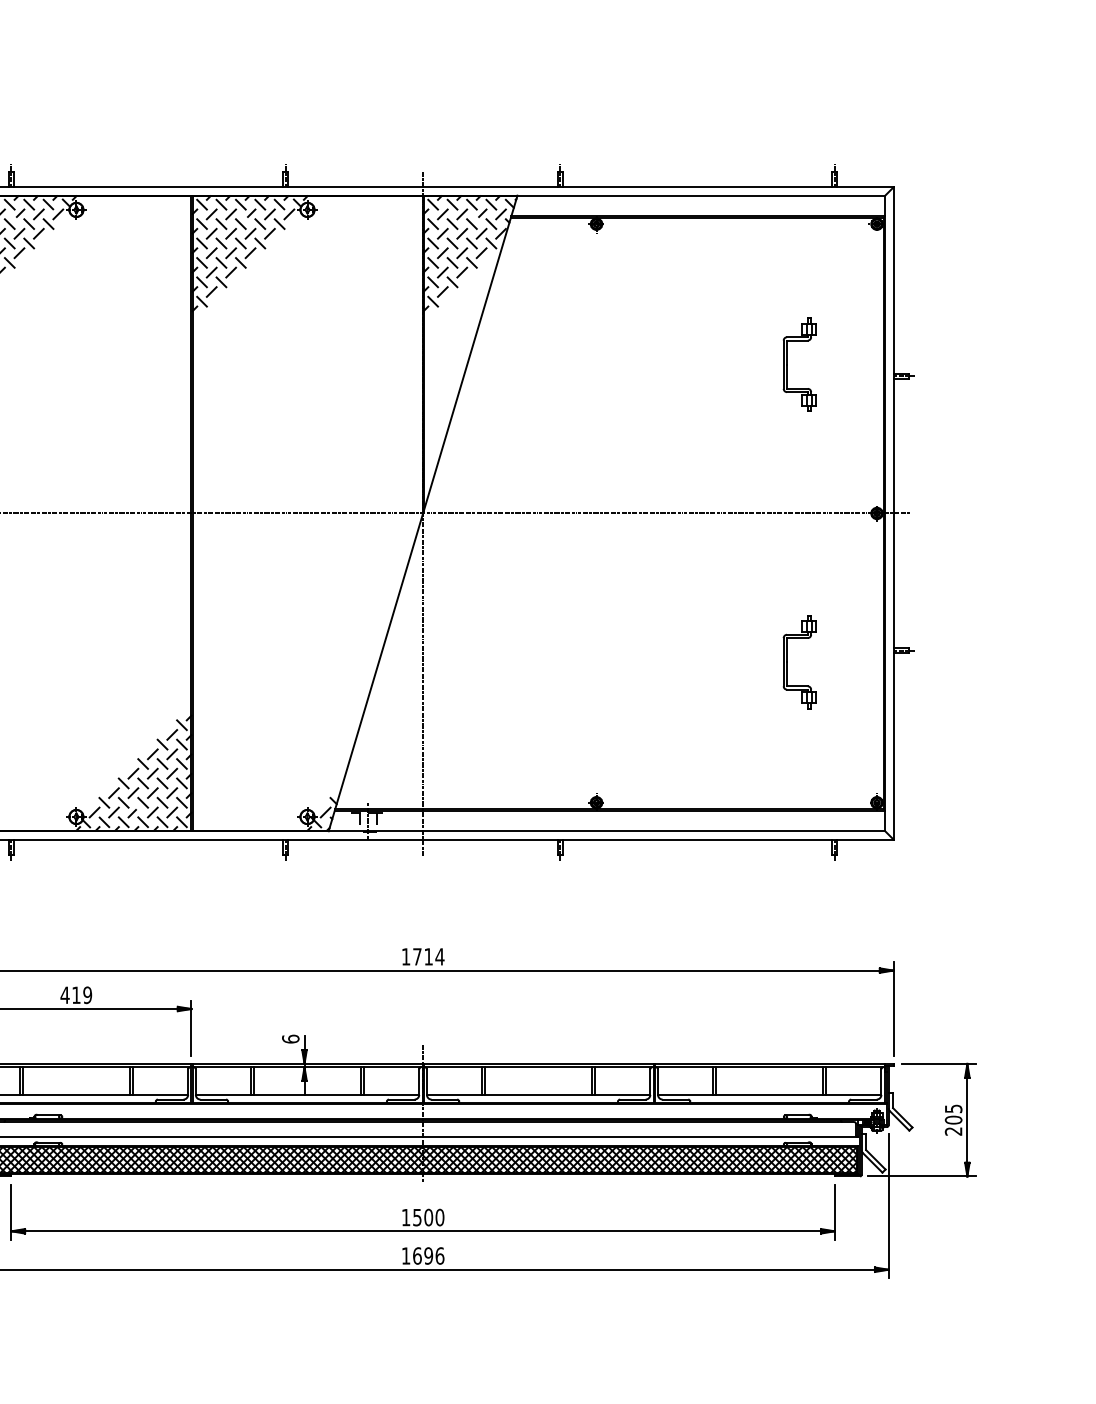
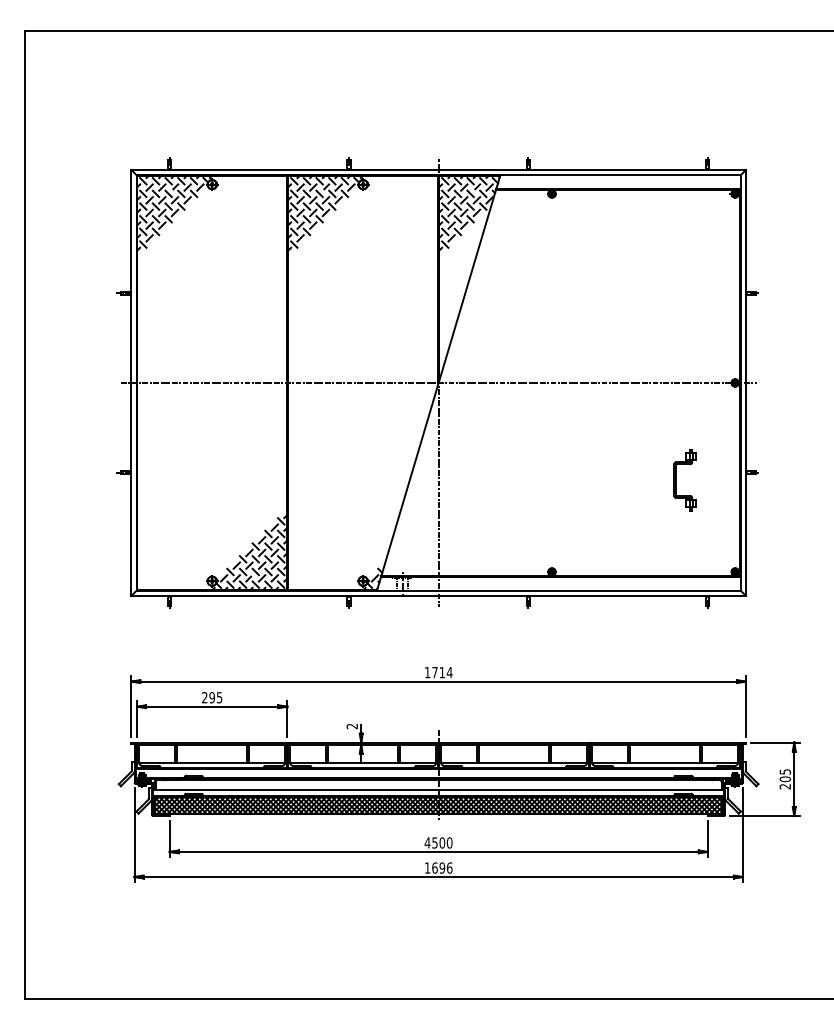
part: (787, 364) -> (676, 285), removed
text: (75, 994) -> (211, 697), 419 -> 295
text: (289, 1039) -> (351, 726), 6 -> 2
text: (405, 1216) -> (427, 842), 1500 -> 4500

